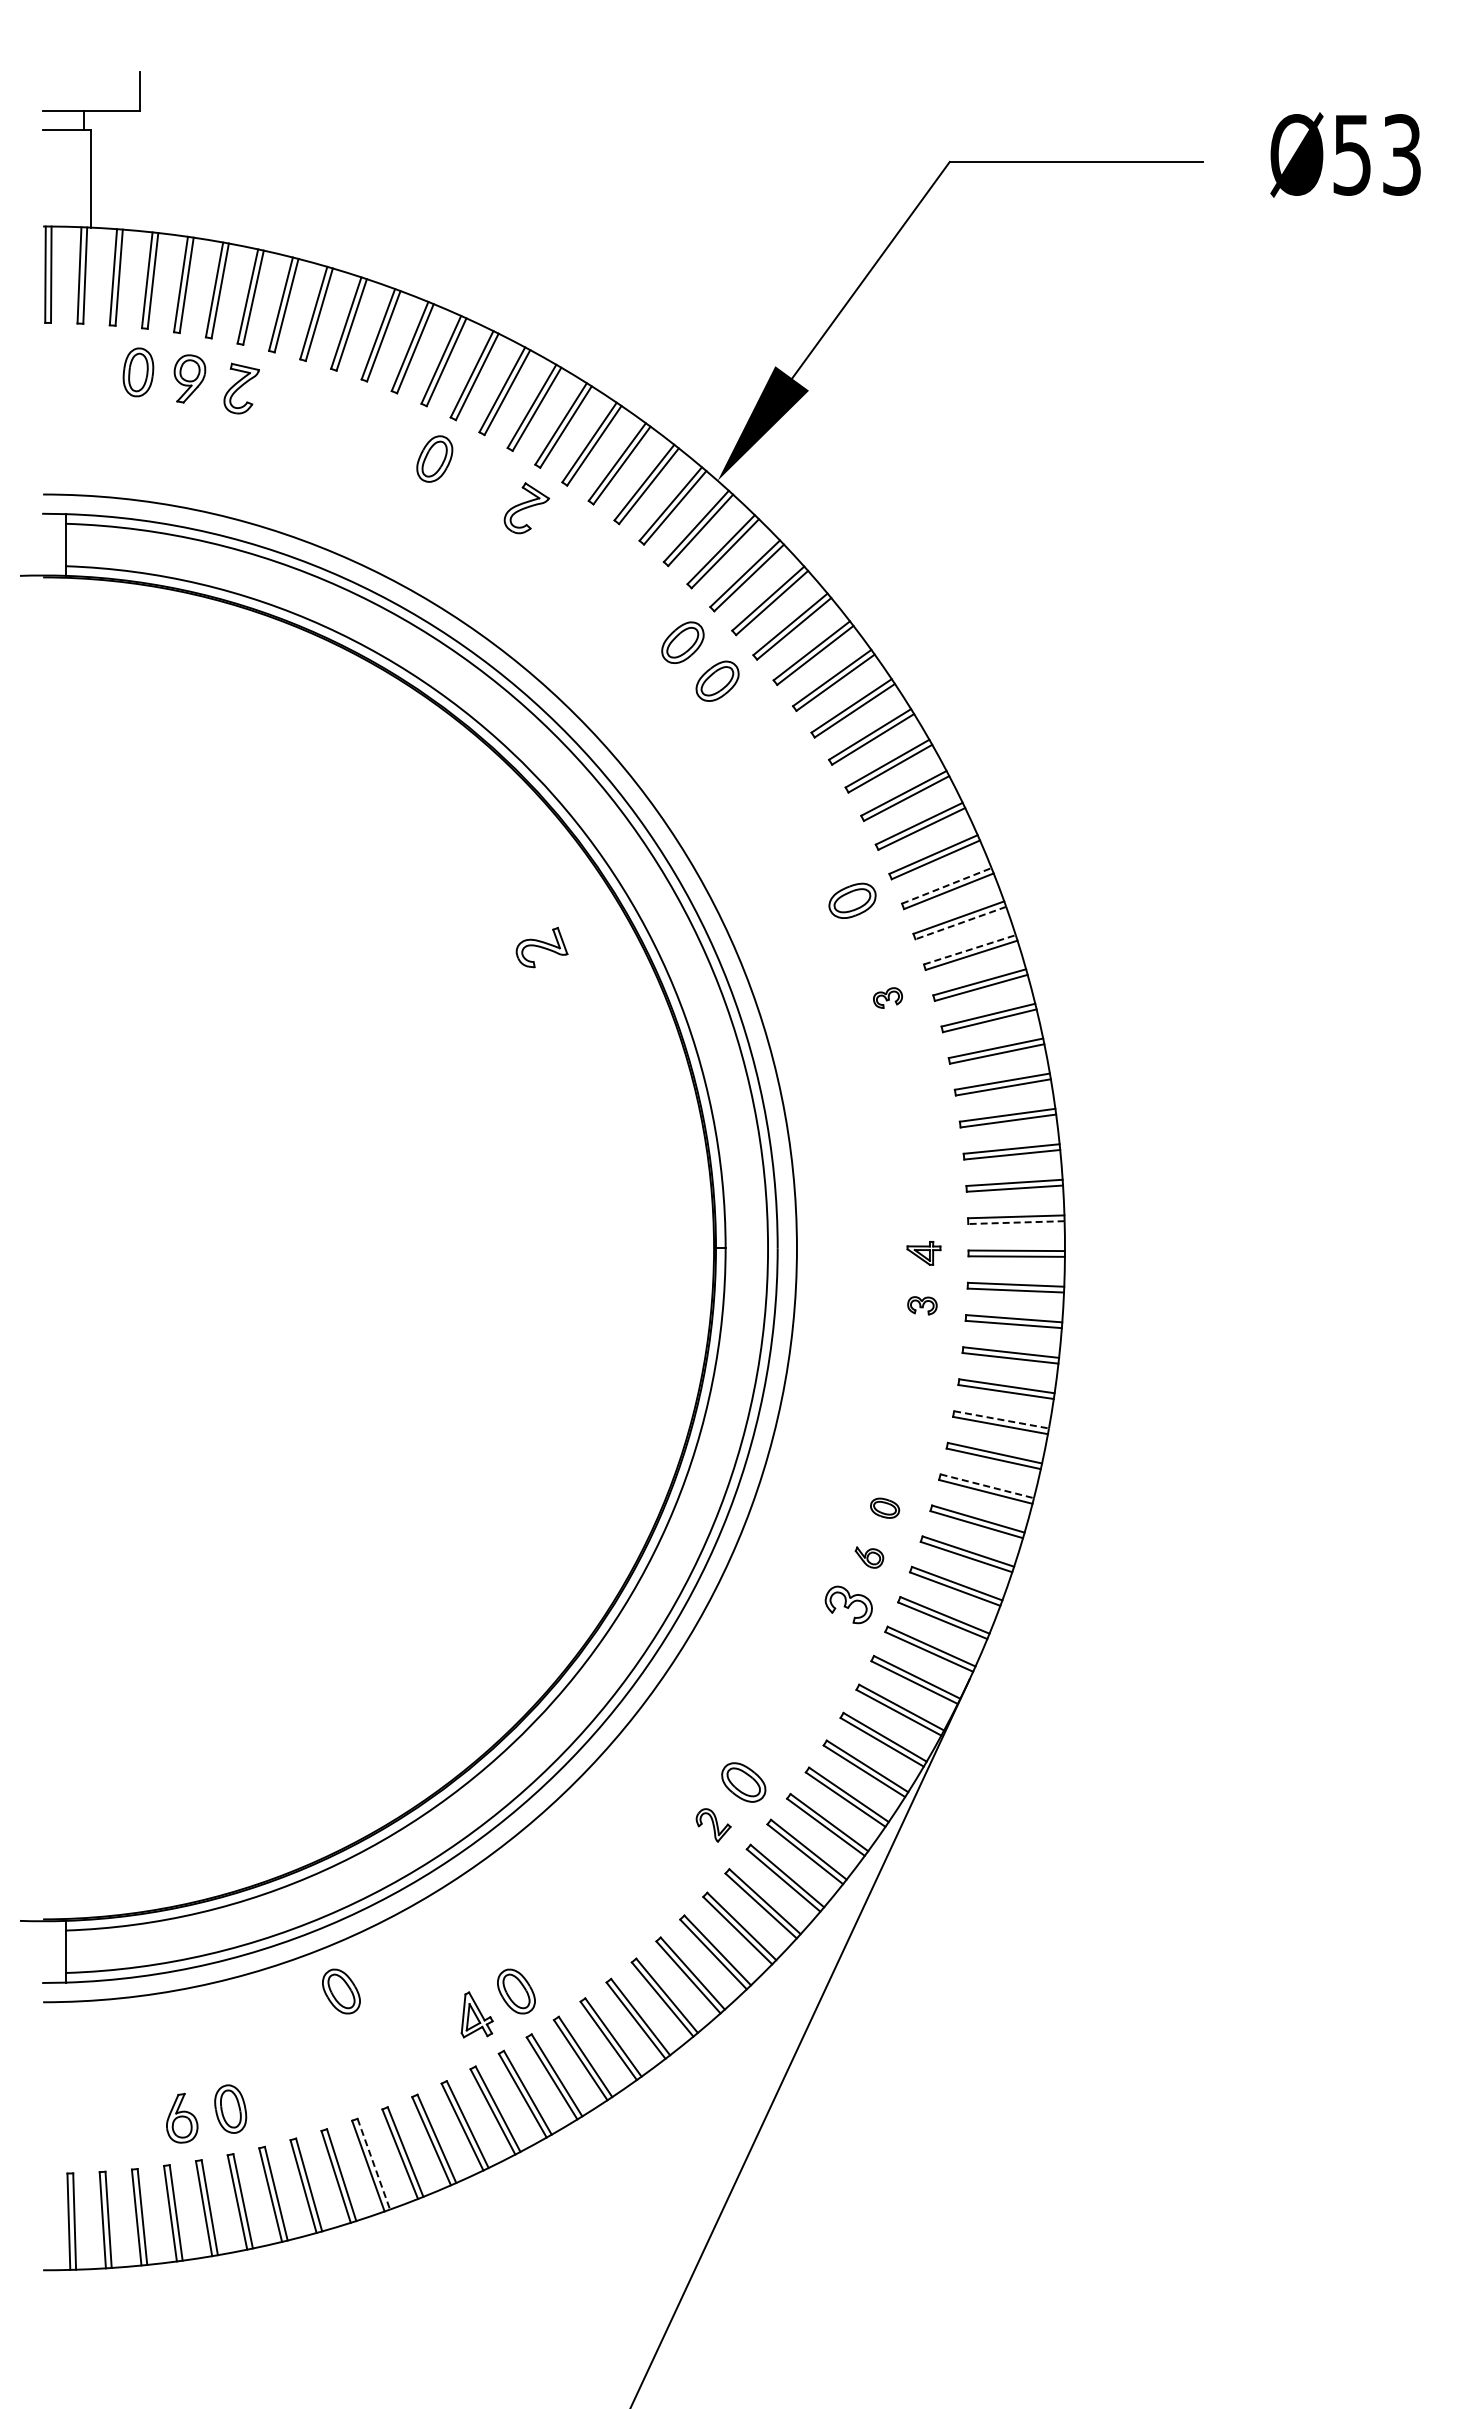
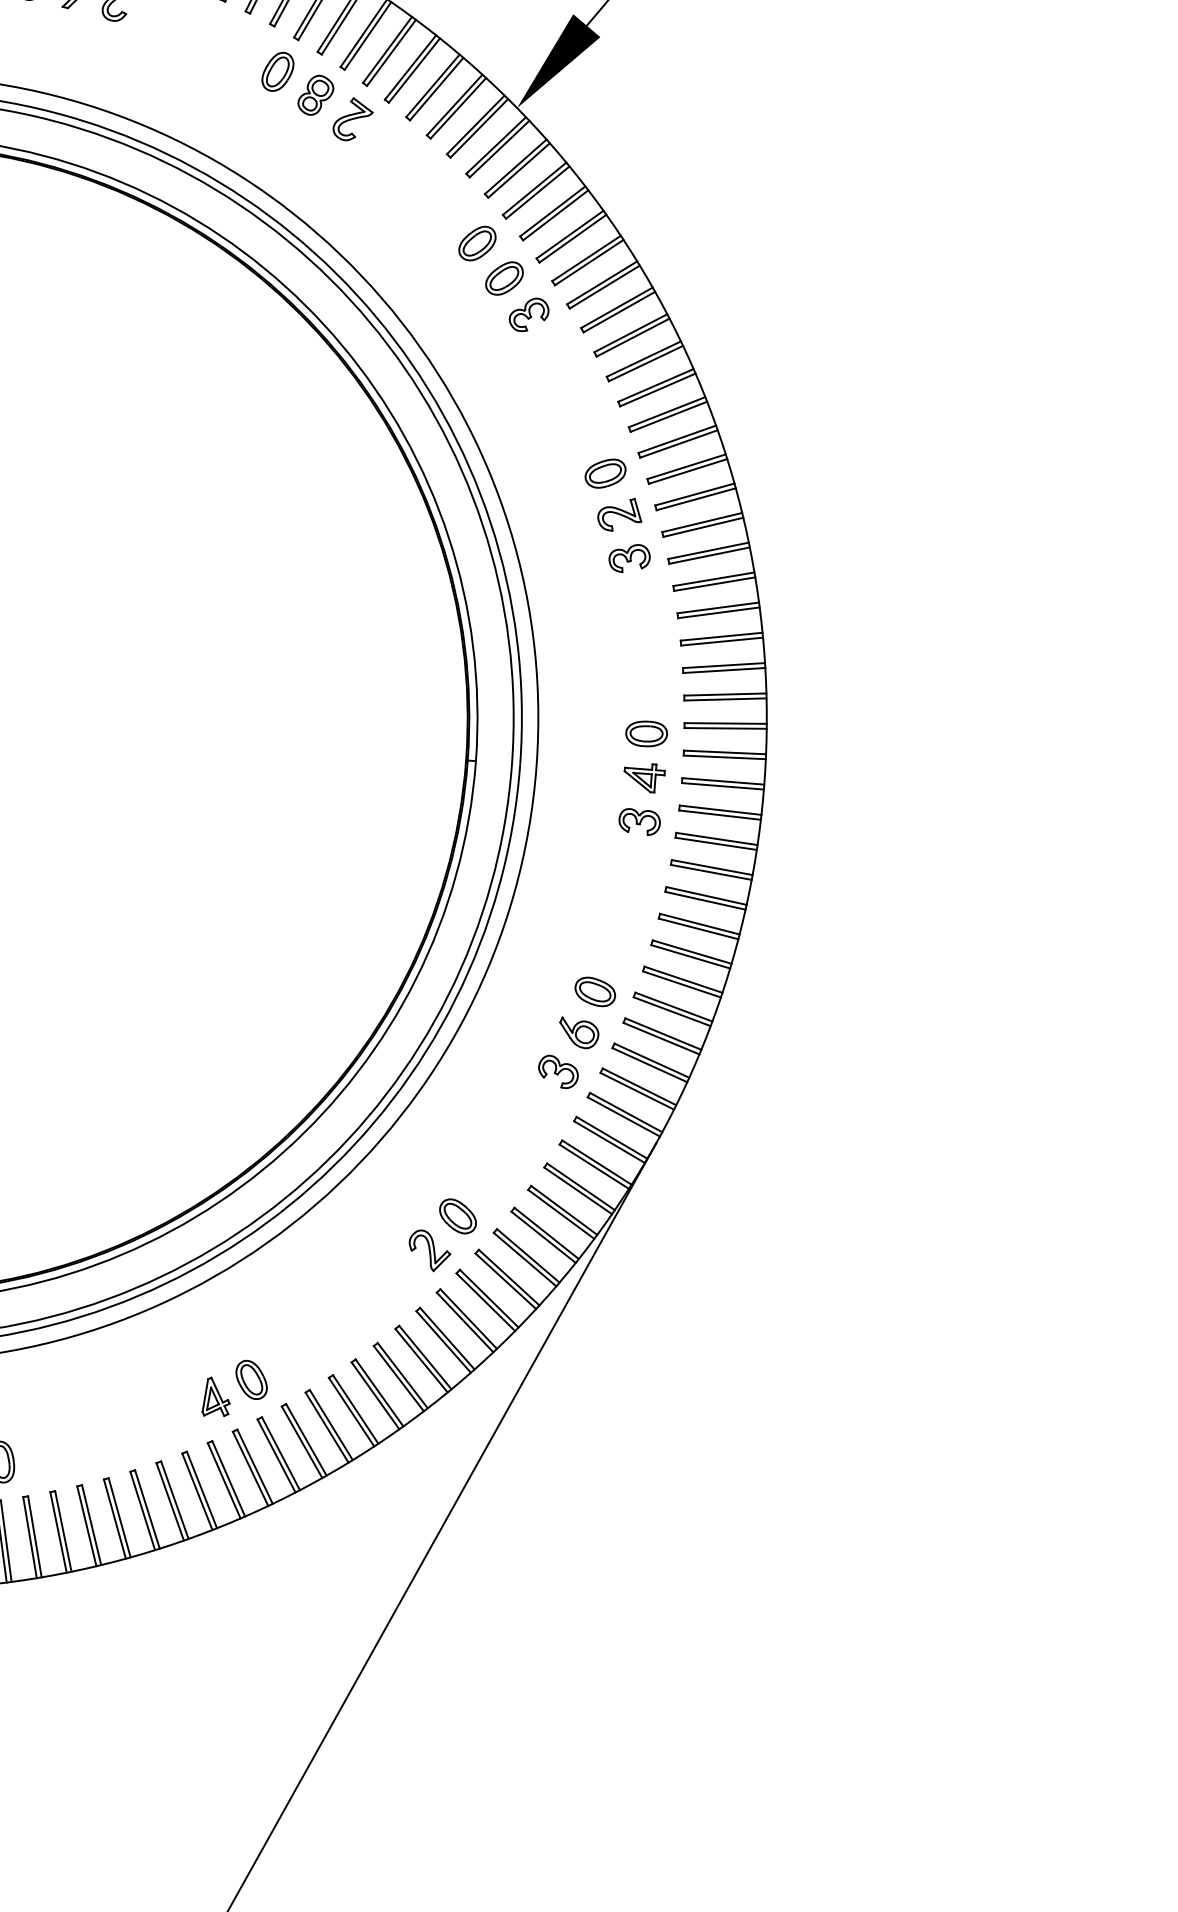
part: (480, 483) -> (315, 95), added
part: (749, 721) -> (529, 314), added
line: (947, 885) -> (687, 466), dashed -> solid
line: (960, 923) -> (695, 499), dashed -> solid
part: (541, 947) -> (619, 514), moved
line: (970, 949) -> (702, 522), dashed -> solid
part: (887, 997) -> (629, 557), size x1.67
part: (922, 1201) -> (646, 733), added
line: (1015, 1222) -> (724, 757), dashed -> solid
part: (923, 1253) -> (643, 777), size x1.43
part: (922, 1305) -> (639, 822), size x1.67
line: (1002, 1419) -> (700, 923), dashed -> solid
line: (987, 1486) -> (683, 979), dashed -> solid
part: (884, 1508) -> (594, 992), size x1.67
part: (869, 1557) -> (578, 1032), size x1.67
part: (713, 1825) -> (429, 1251), size x1.43
part: (341, 1991) -> (102, 1368), removed
line: (374, 2164) -> (120, 1518), dashed -> solid

